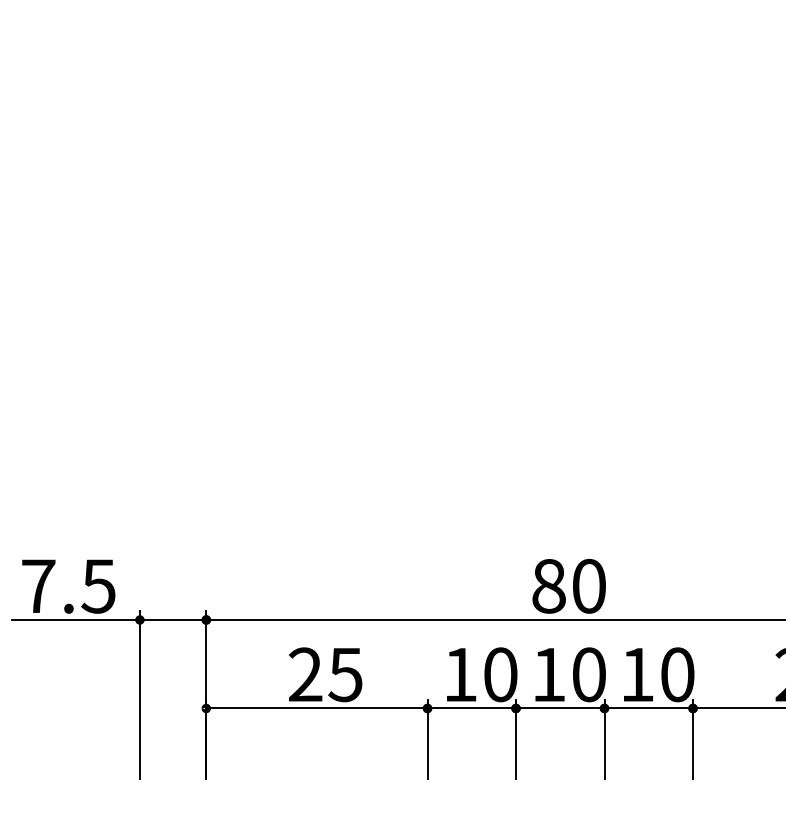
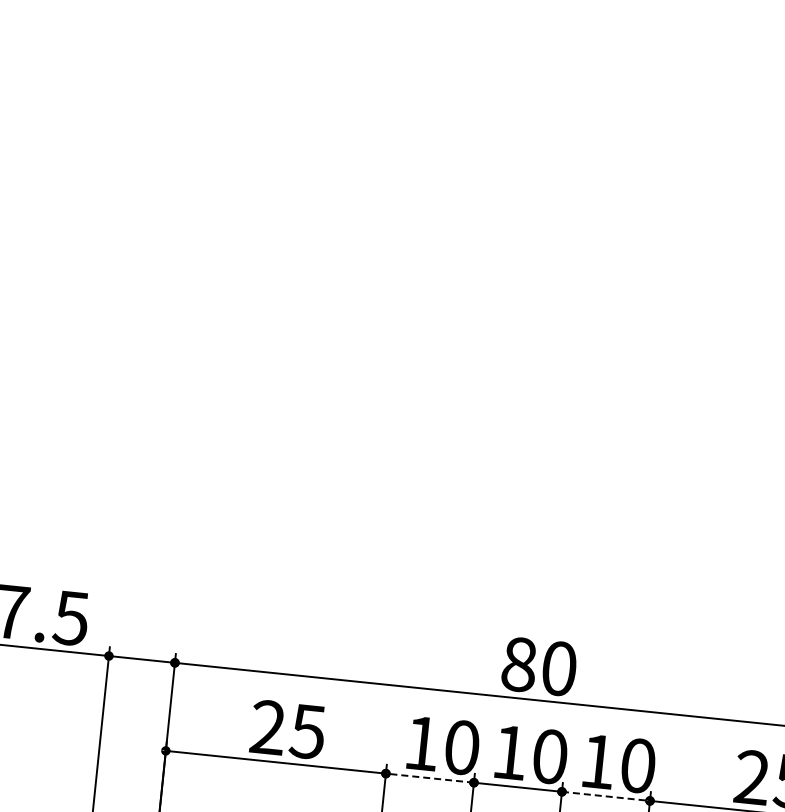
line: (471, 708) -> (429, 778), solid -> dashed
line: (649, 708) -> (606, 796), solid -> dashed

